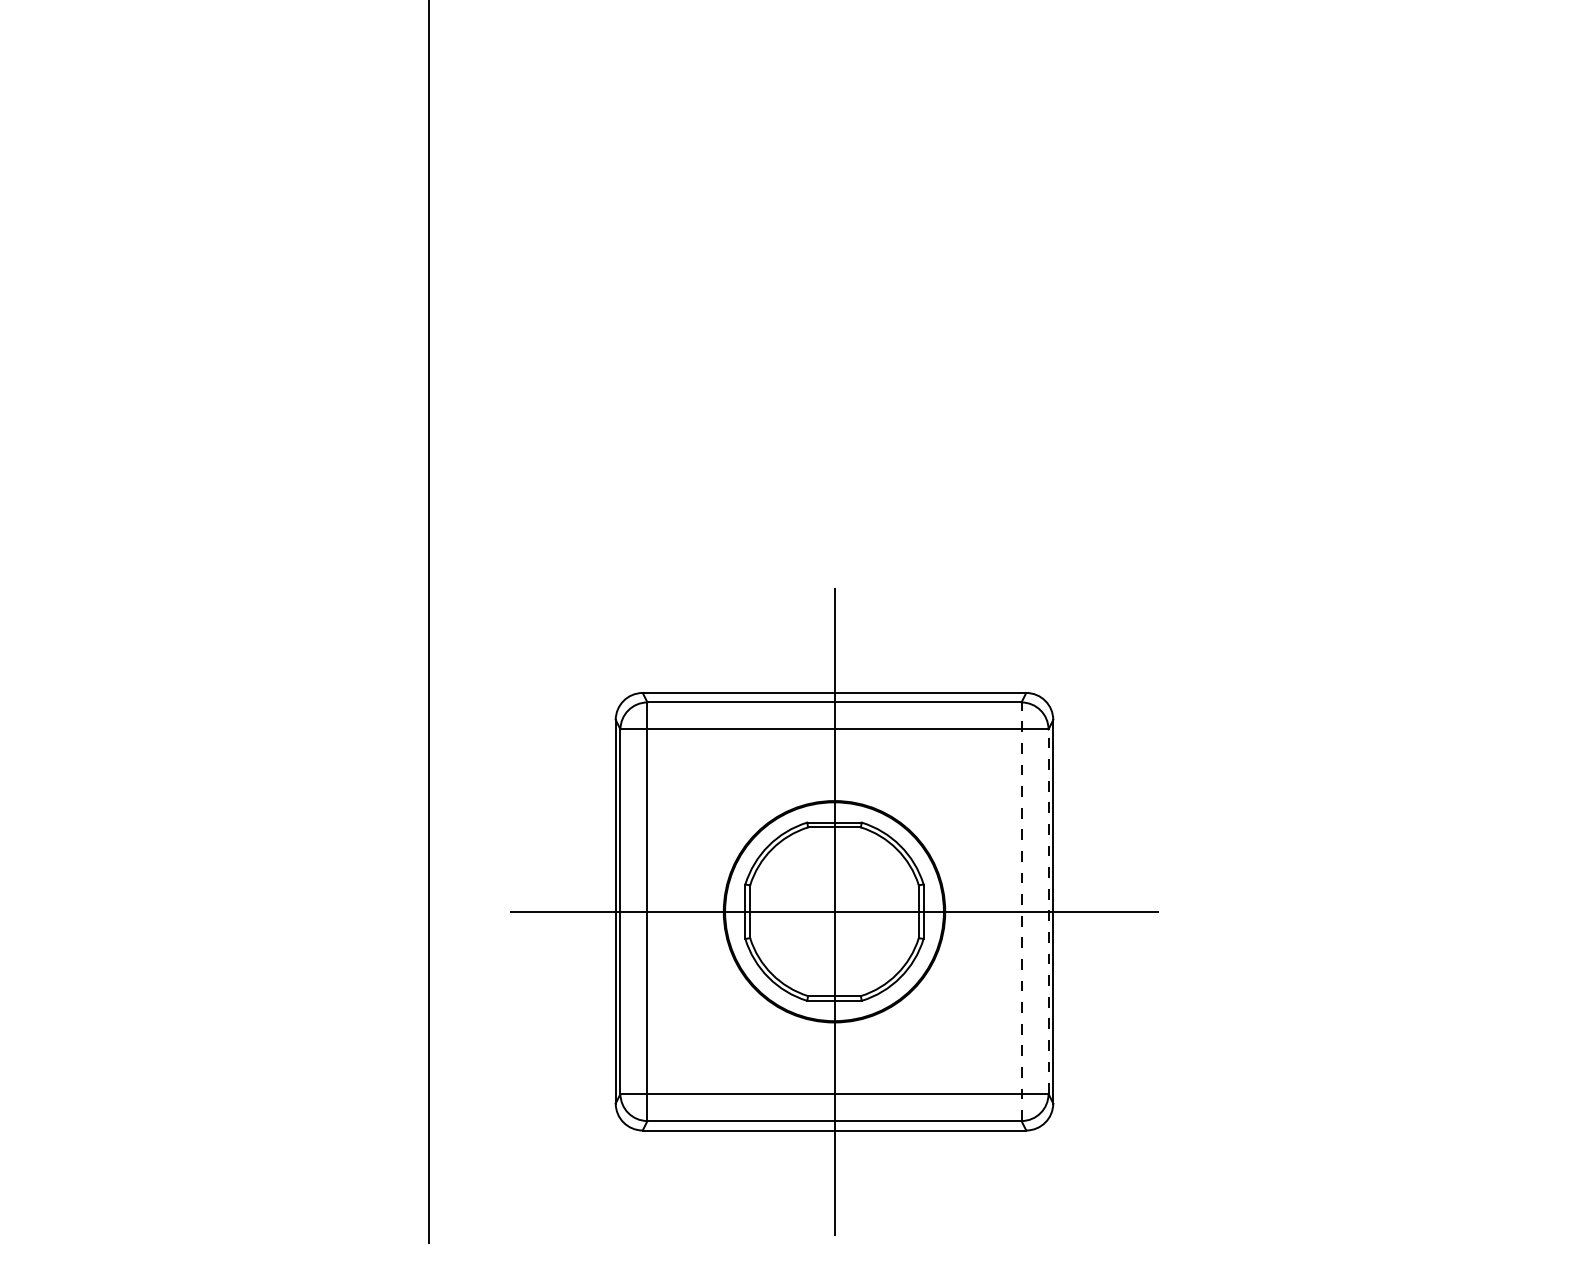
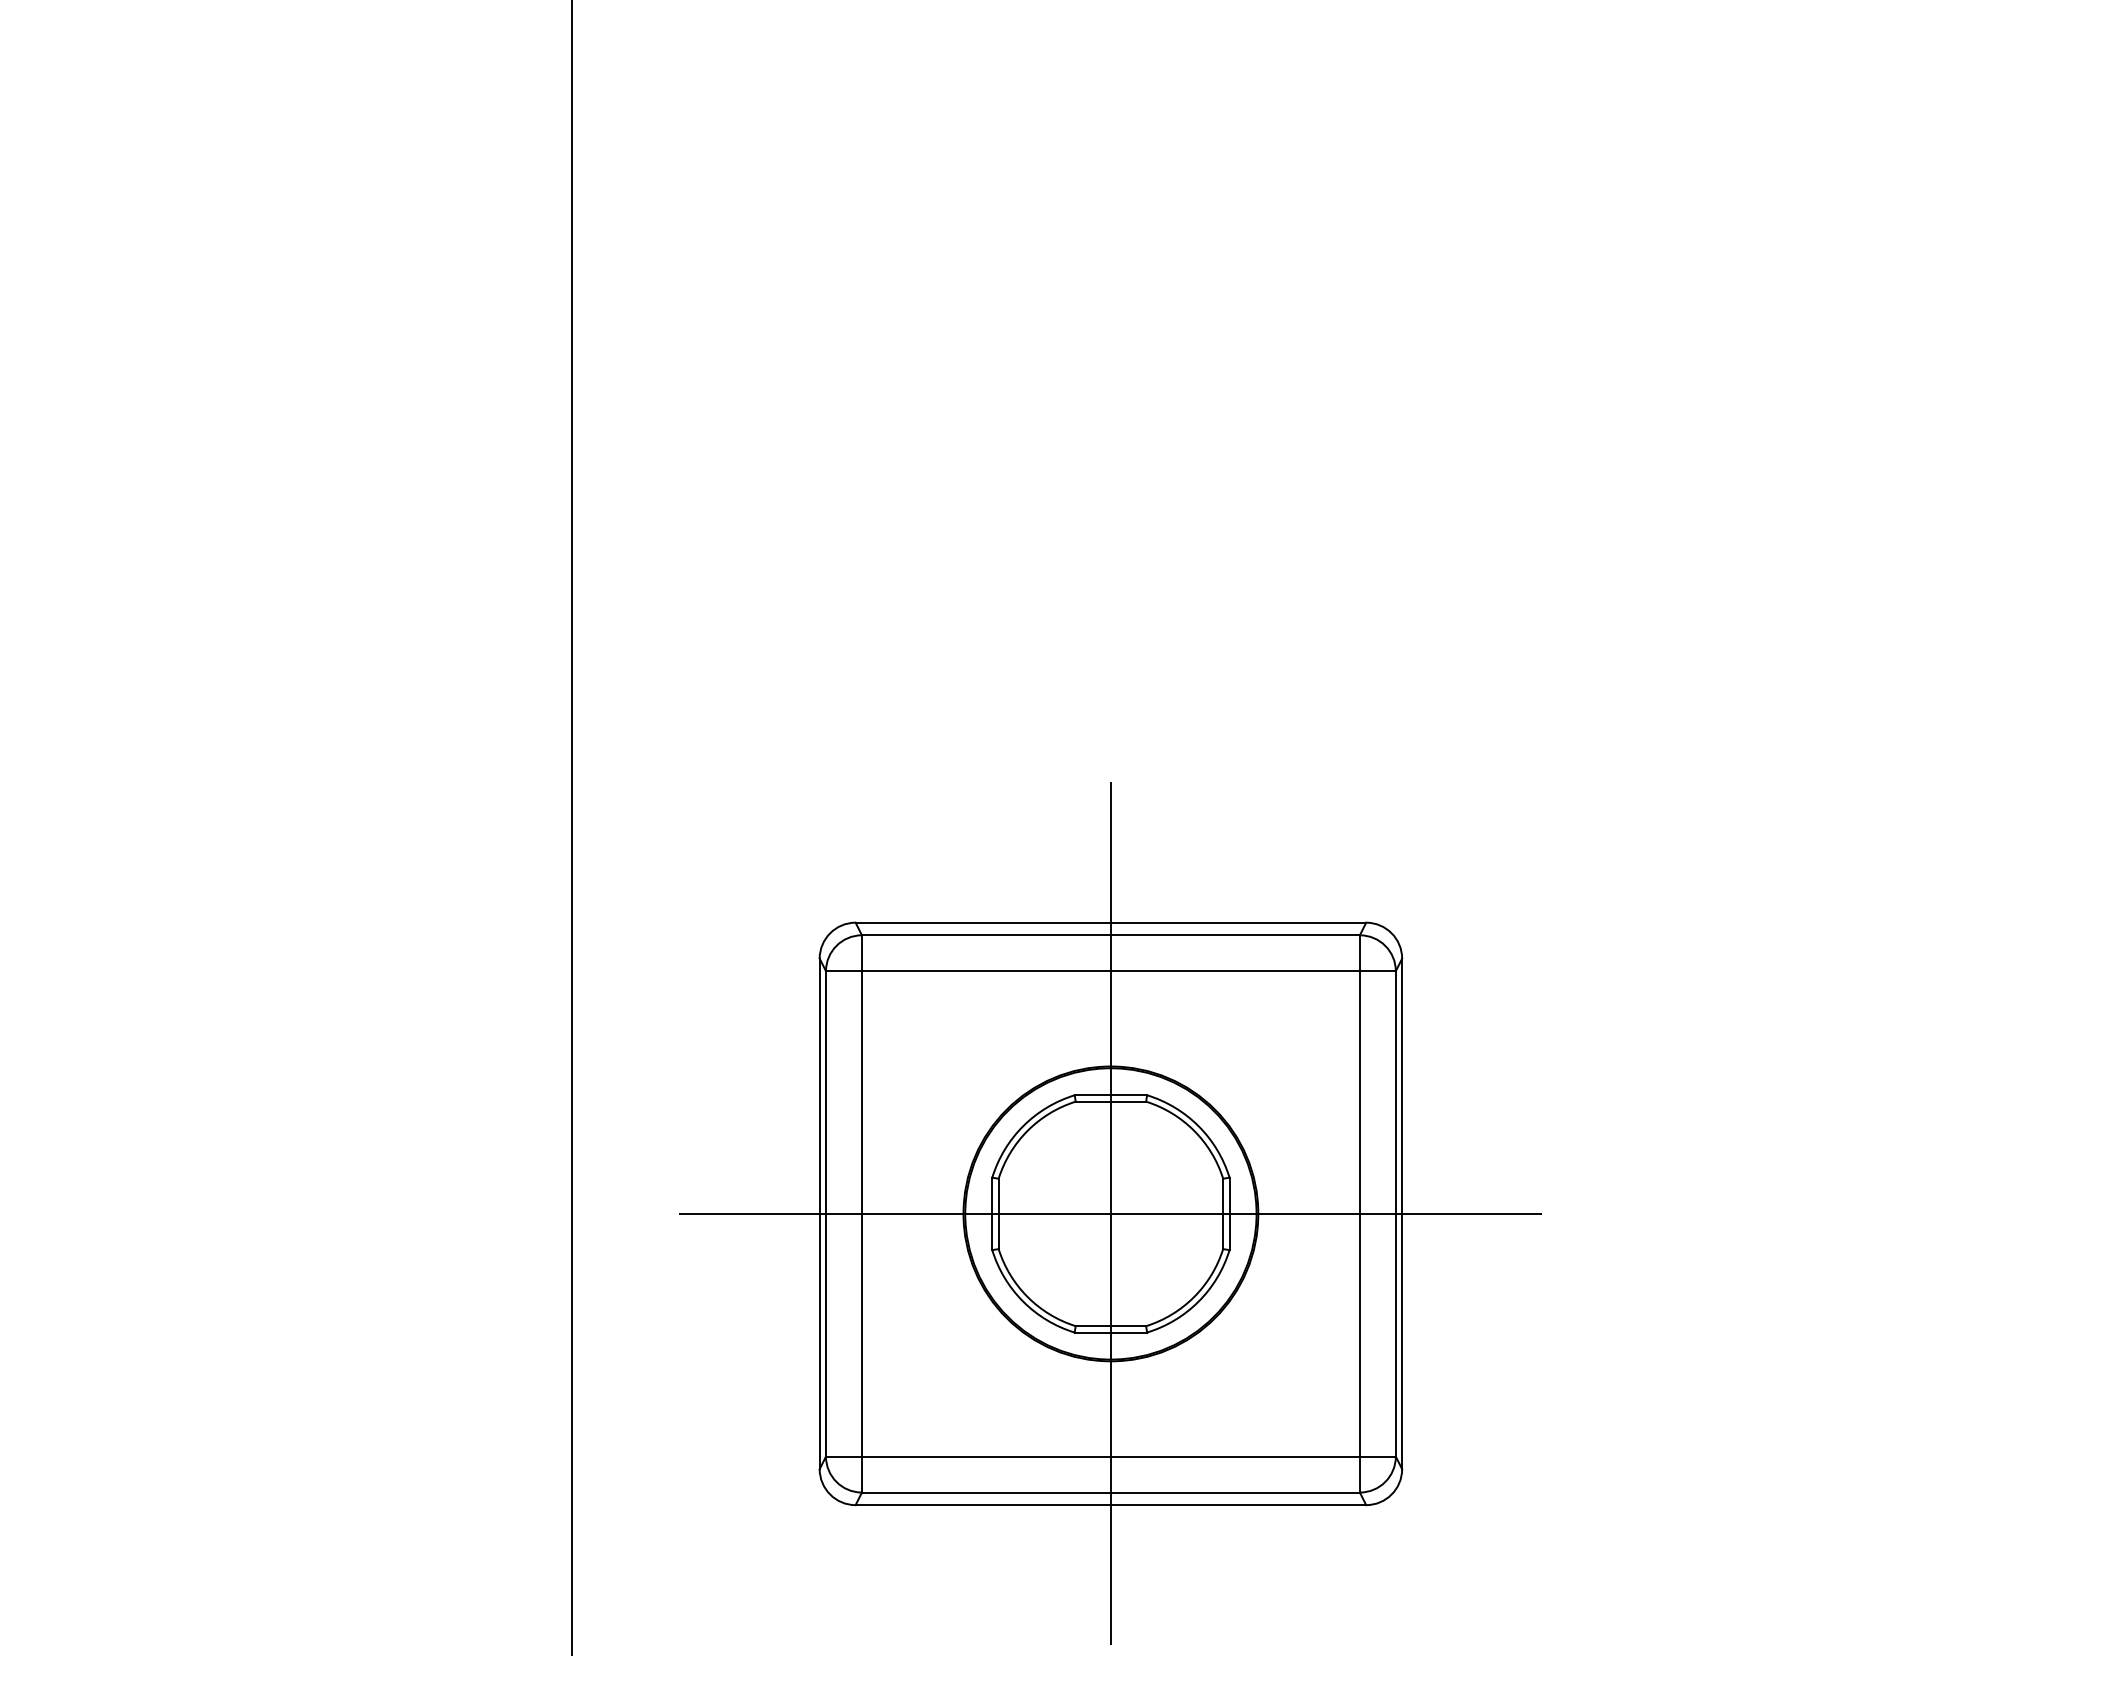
line: (1021, 911) -> (1359, 1213), dashed -> solid
line: (1048, 911) -> (1395, 1213), dashed -> solid

